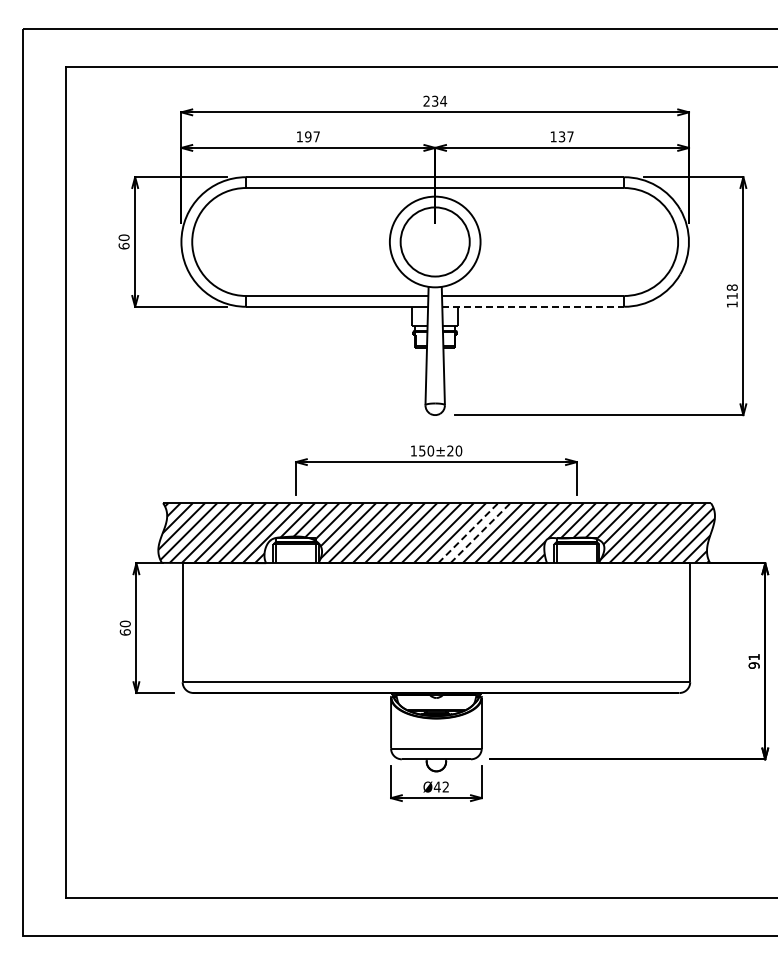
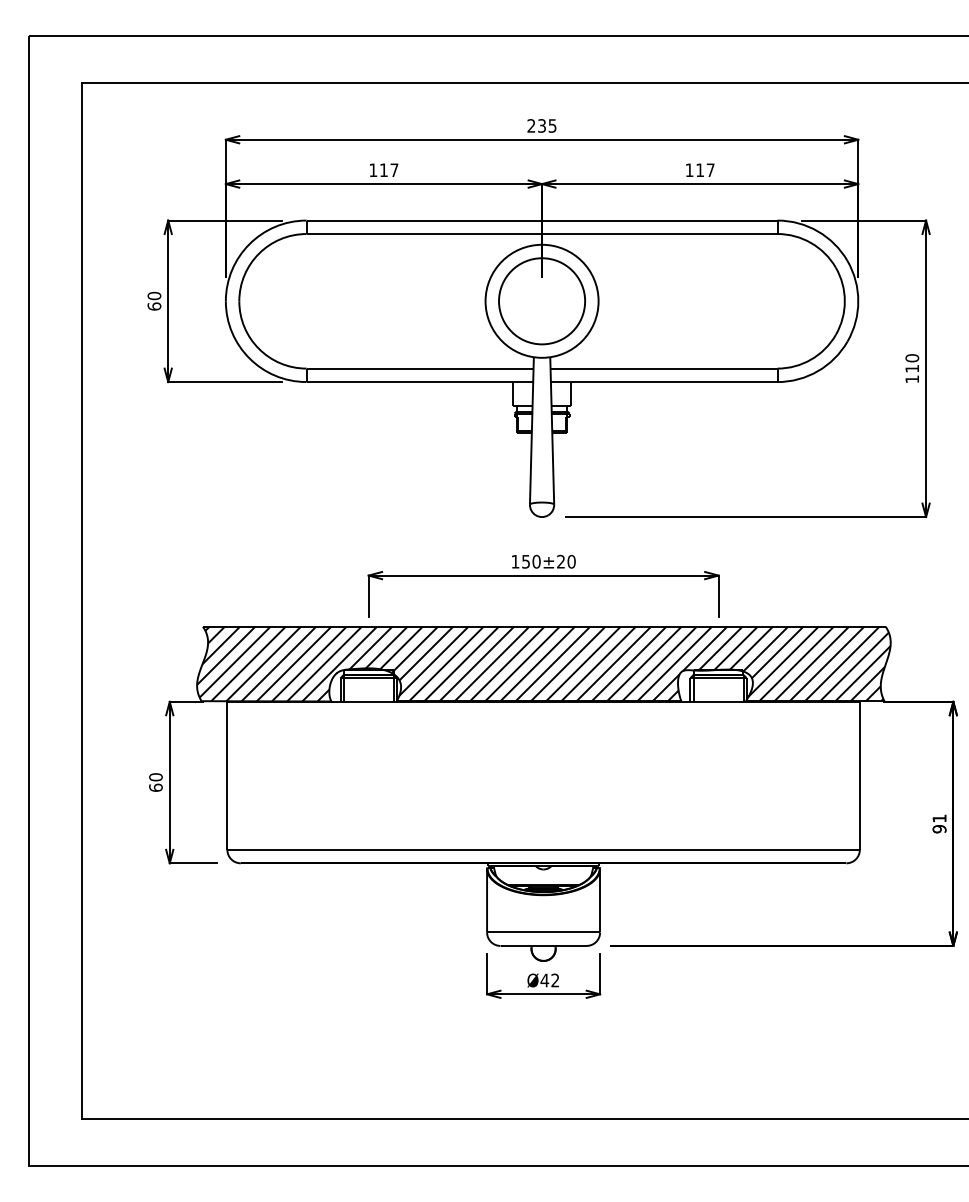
text: (443, 100) -> (552, 124), 234 -> 235
text: (308, 136) -> (384, 169), 197 -> 117
text: (561, 136) -> (699, 169), 137 -> 117
text: (732, 287) -> (912, 358), 118 -> 110
line: (533, 306) -> (664, 381), dashed -> solid
line: (468, 532) -> (583, 663), dashed -> solid
line: (480, 532) -> (598, 663), dashed -> solid

